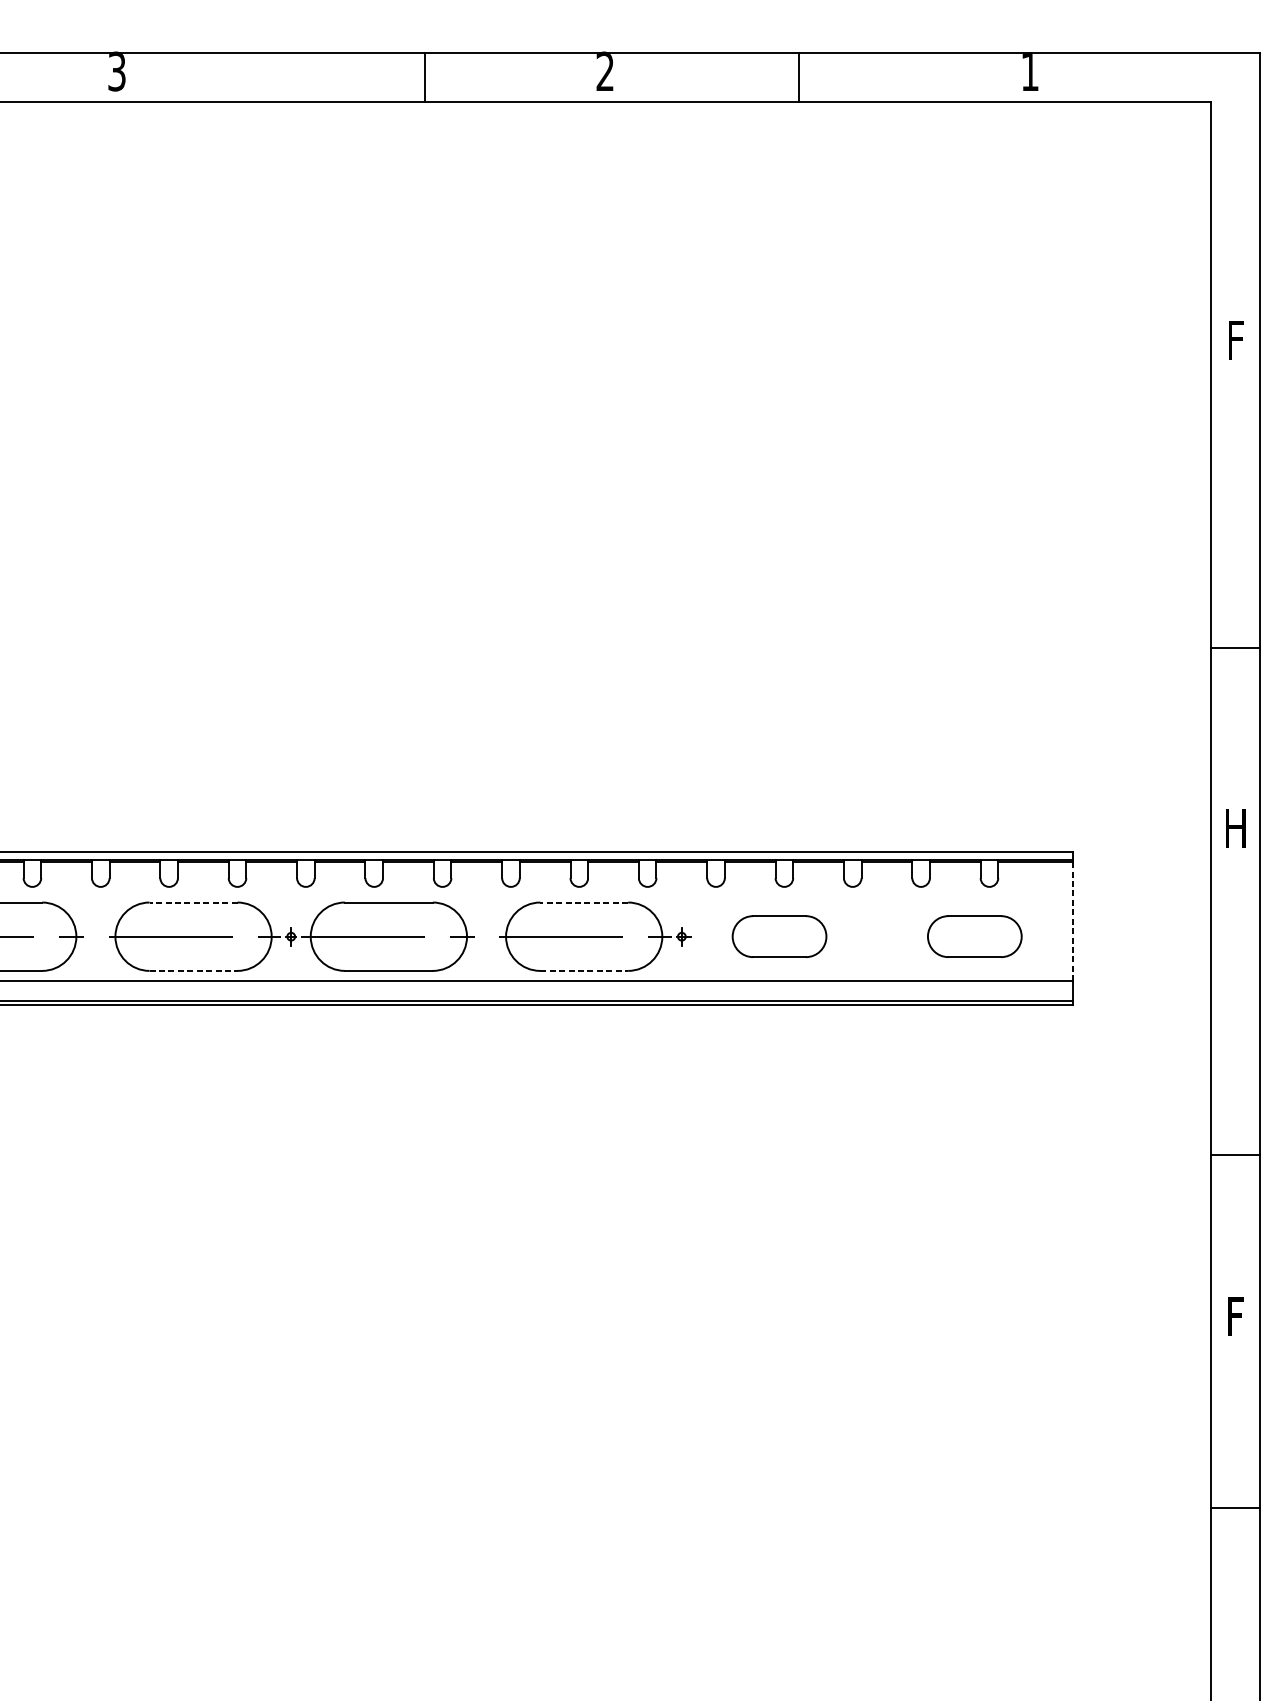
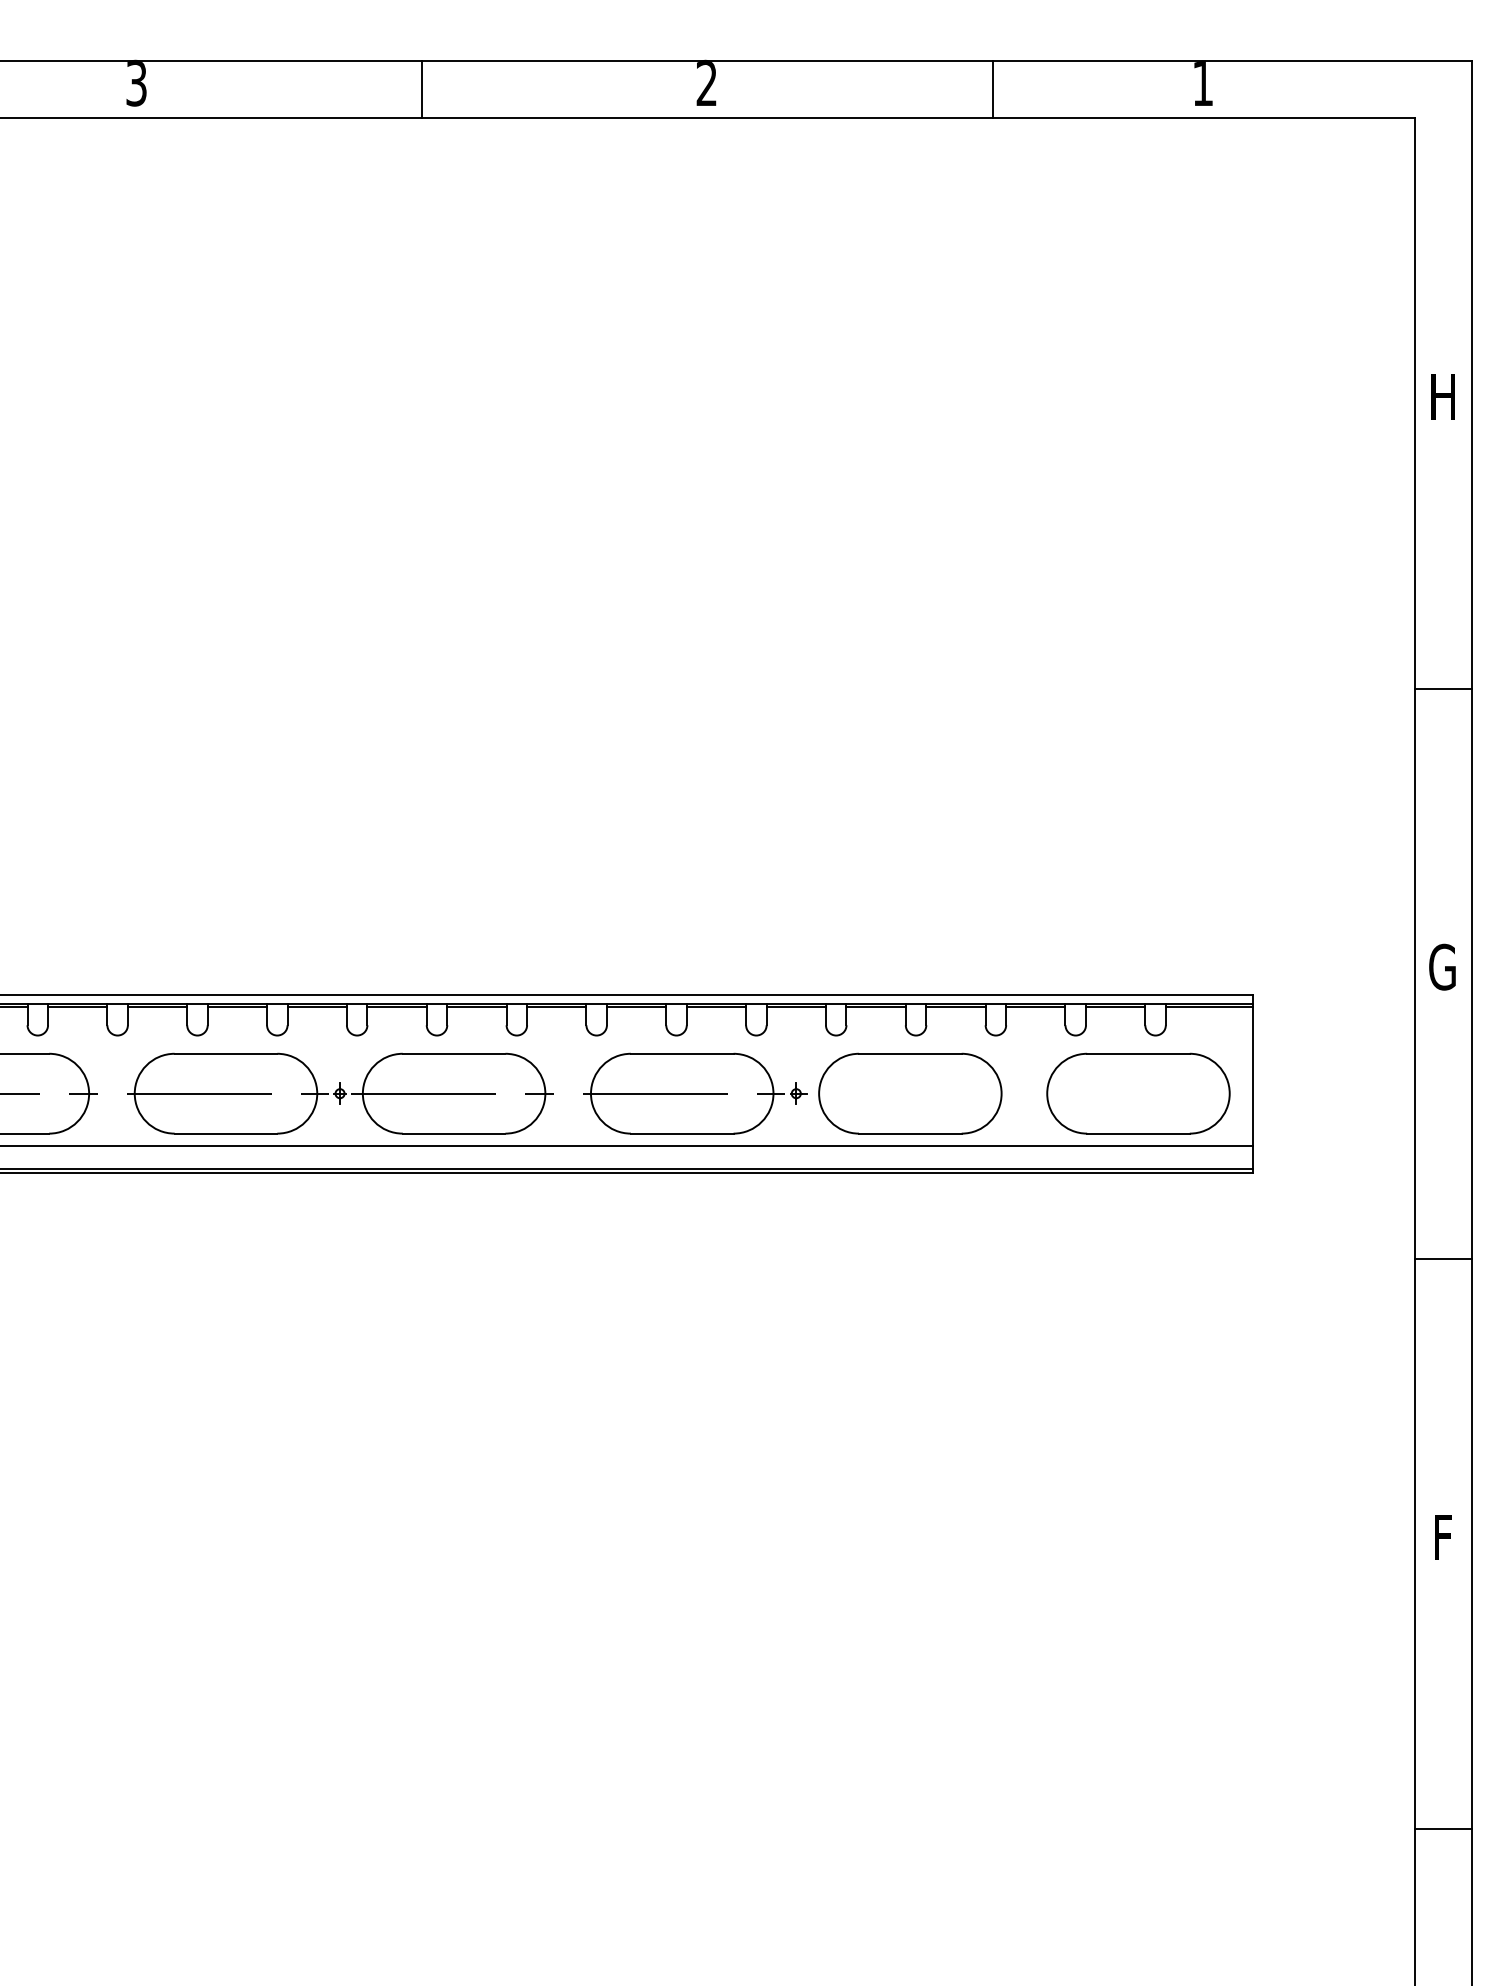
line: (425, 76) -> (422, 89), moved
line: (798, 76) -> (992, 89), moved
text: (1235, 339) -> (1442, 396), F -> H
line: (1235, 648) -> (1442, 688), moved
text: (1235, 827) -> (1442, 966), H -> G
line: (193, 902) -> (225, 1053), dashed -> solid
line: (583, 902) -> (681, 1053), dashed -> solid
line: (1072, 921) -> (1252, 1076), dashed -> solid
part: (779, 936) -> (910, 1093), size x1.67
part: (974, 936) -> (1138, 1093), size x1.67
line: (193, 970) -> (226, 1133), dashed -> solid
line: (584, 970) -> (682, 1133), dashed -> solid
line: (1235, 1154) -> (1442, 1258), moved
line: (1235, 1508) -> (1442, 1829), moved

